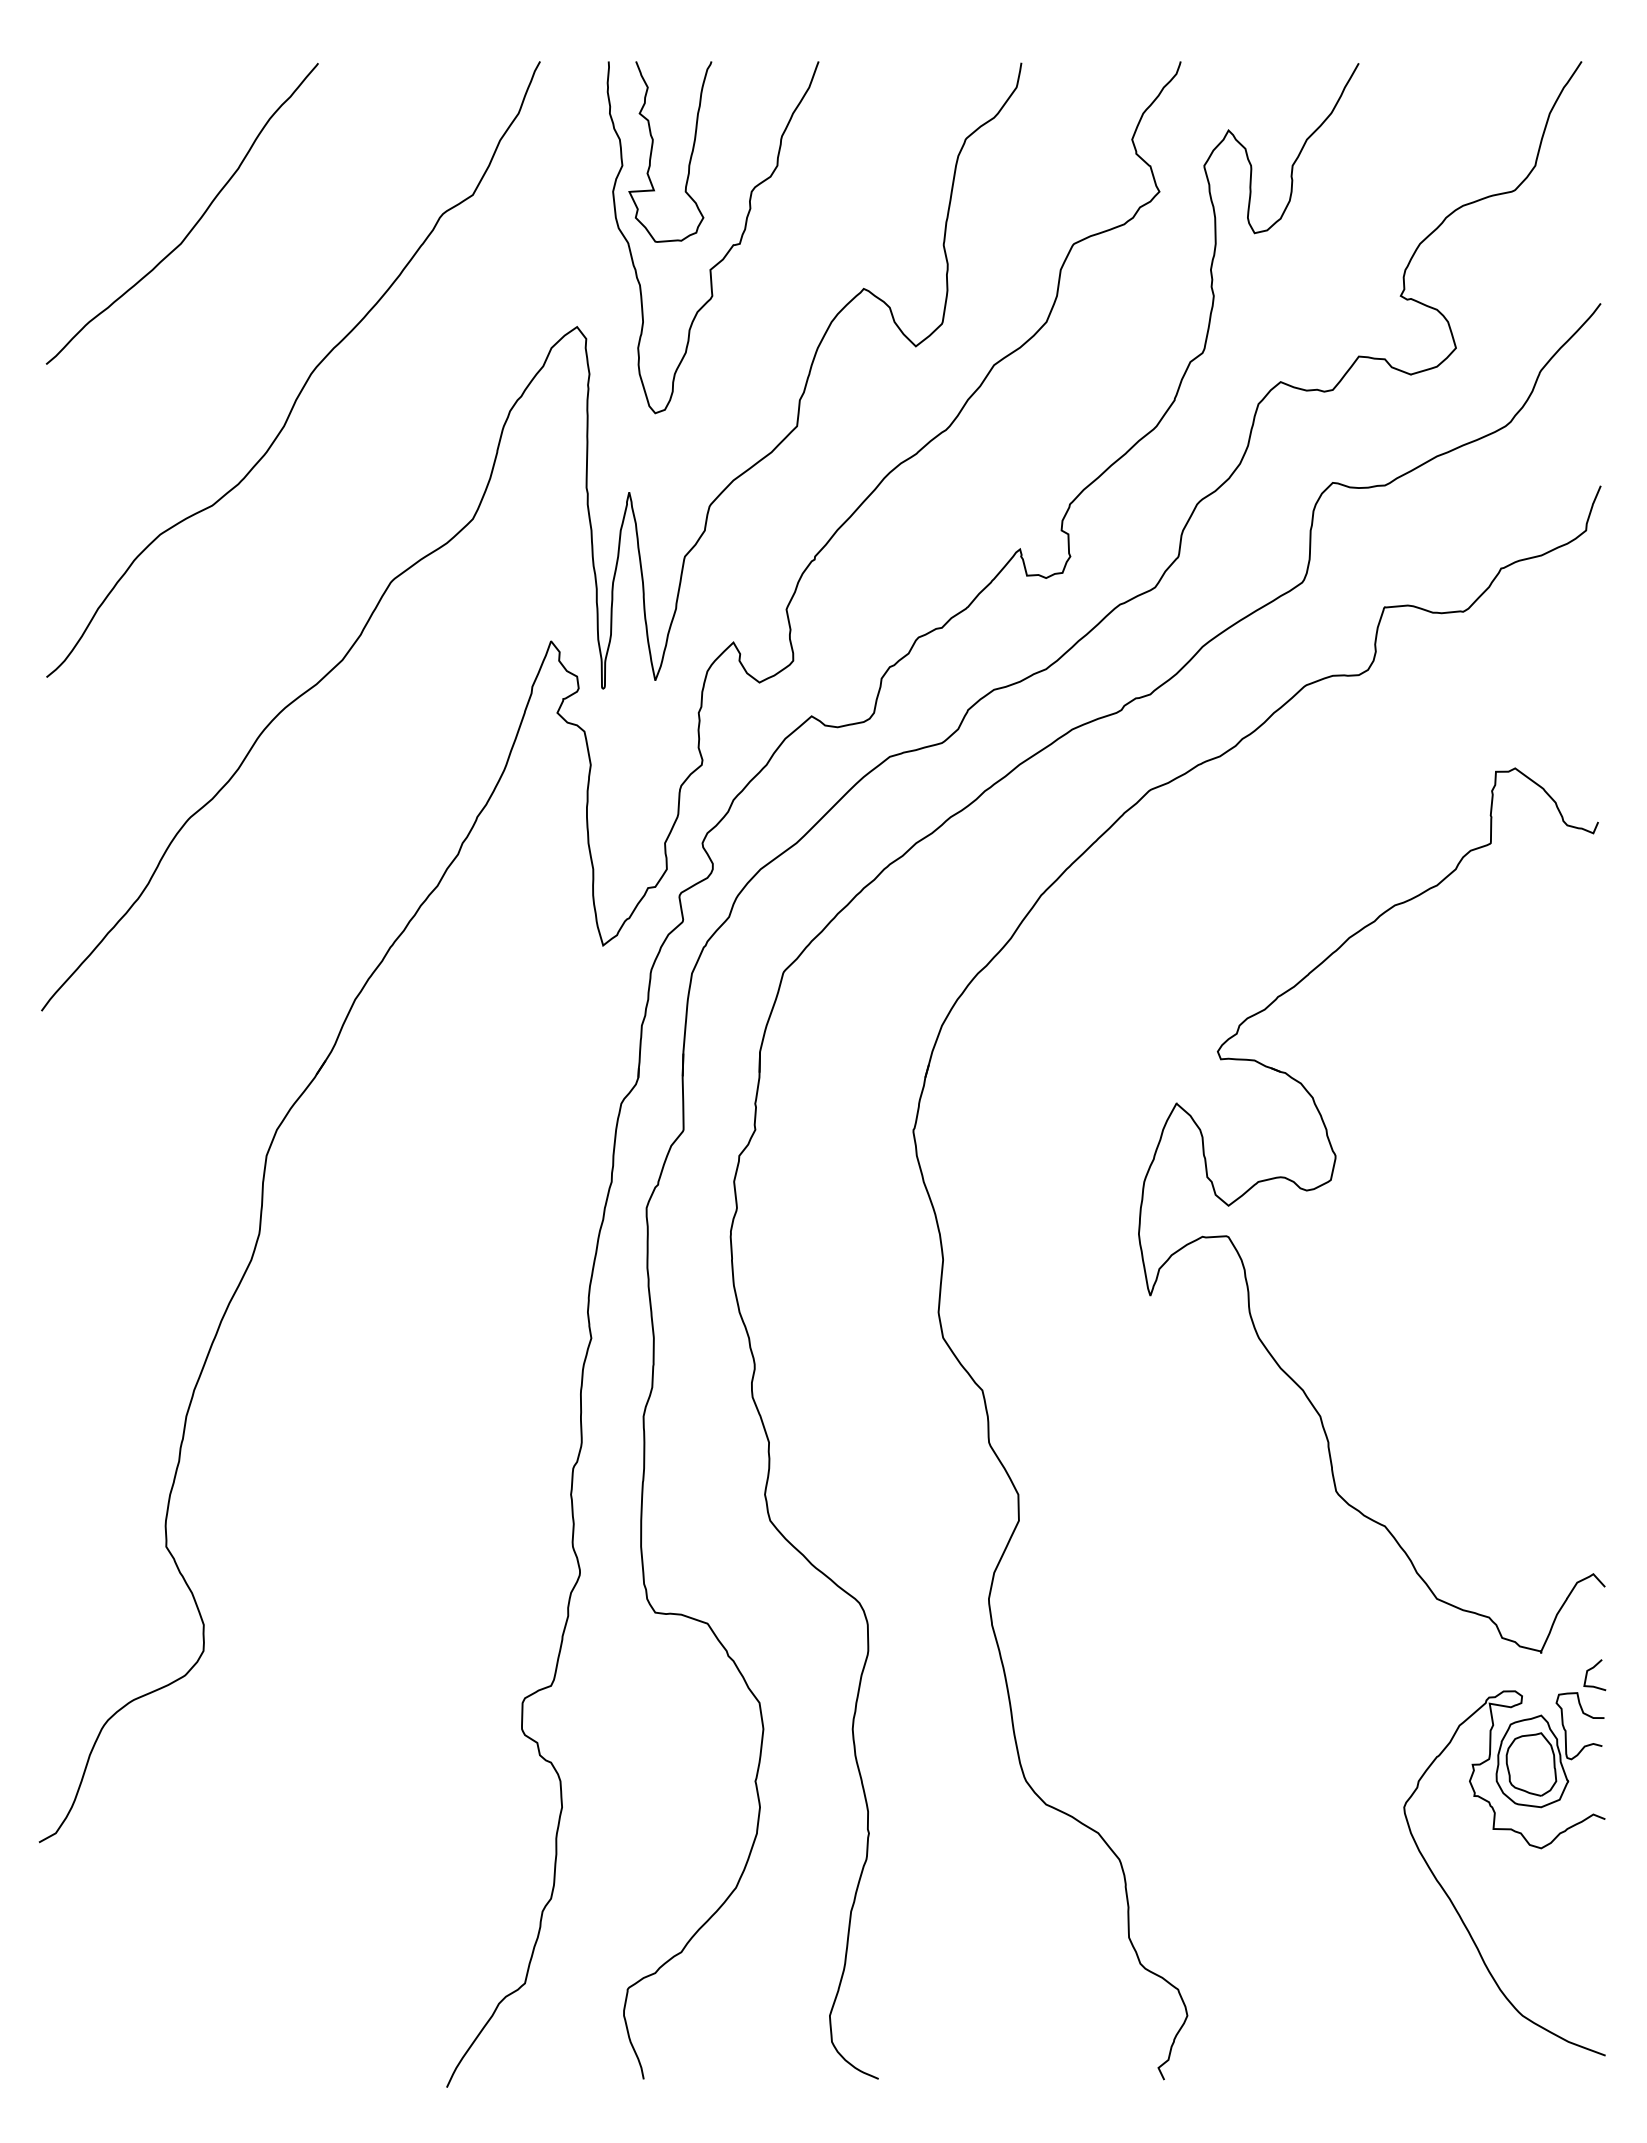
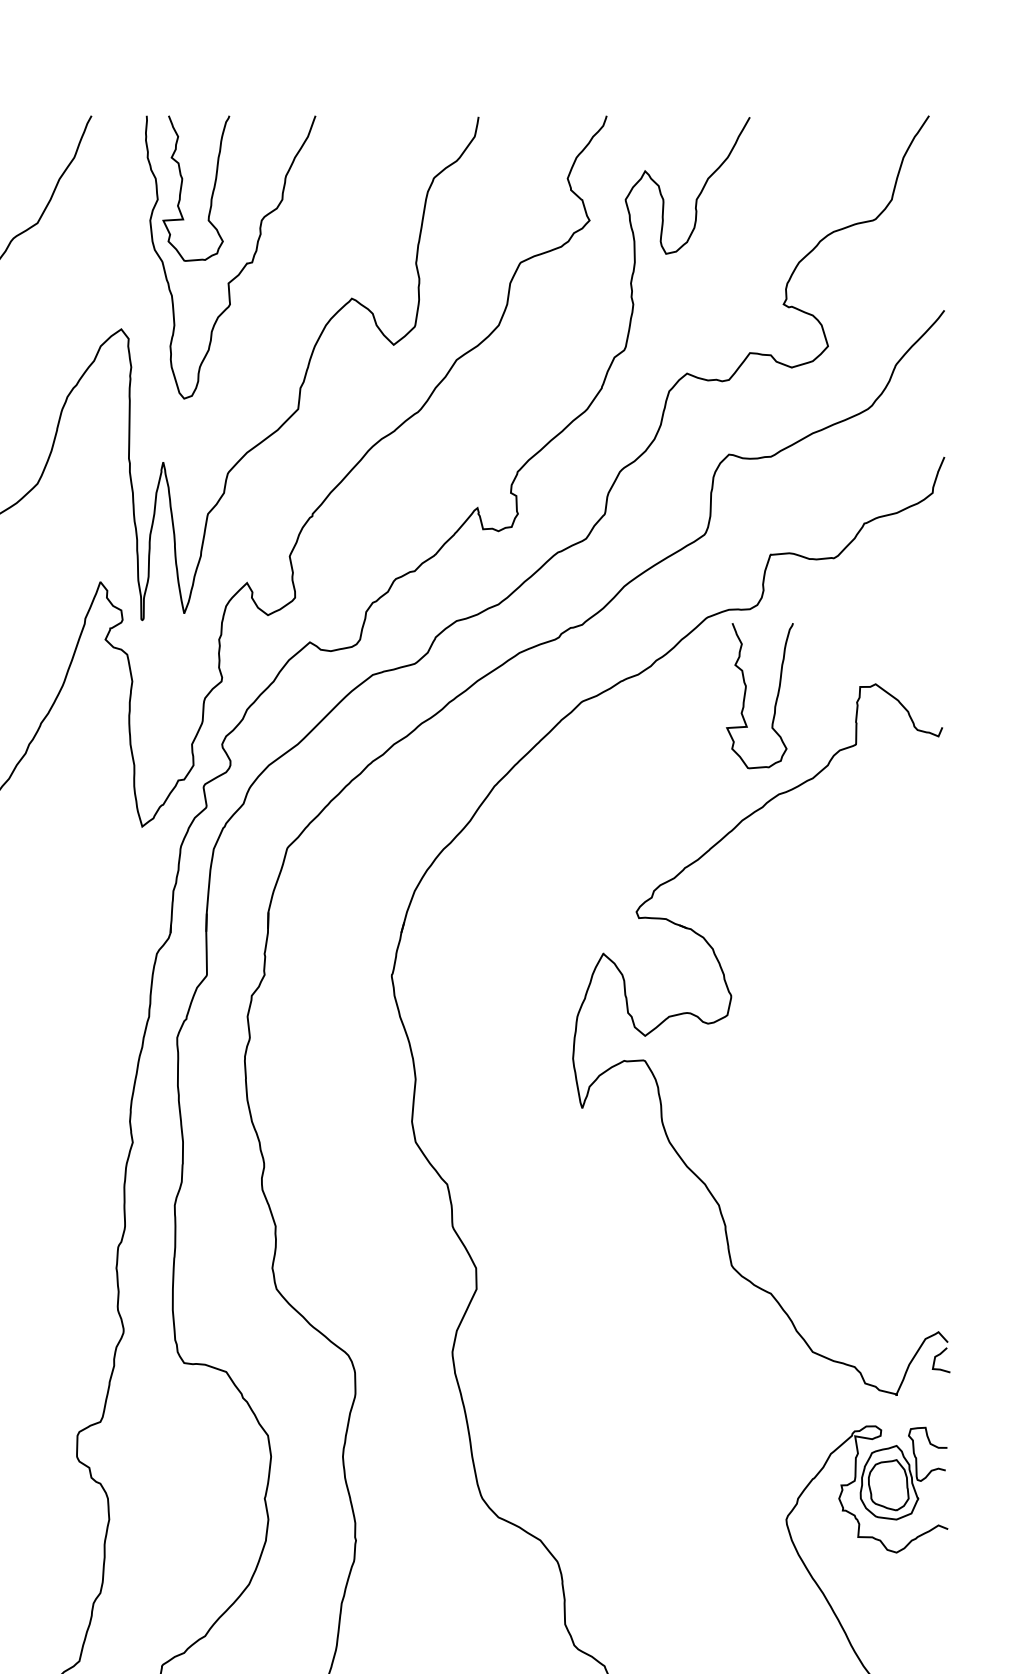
curve: (1353, 782) -> (745, 695), added
curve: (1592, 1669) -> (939, 1355), moved

